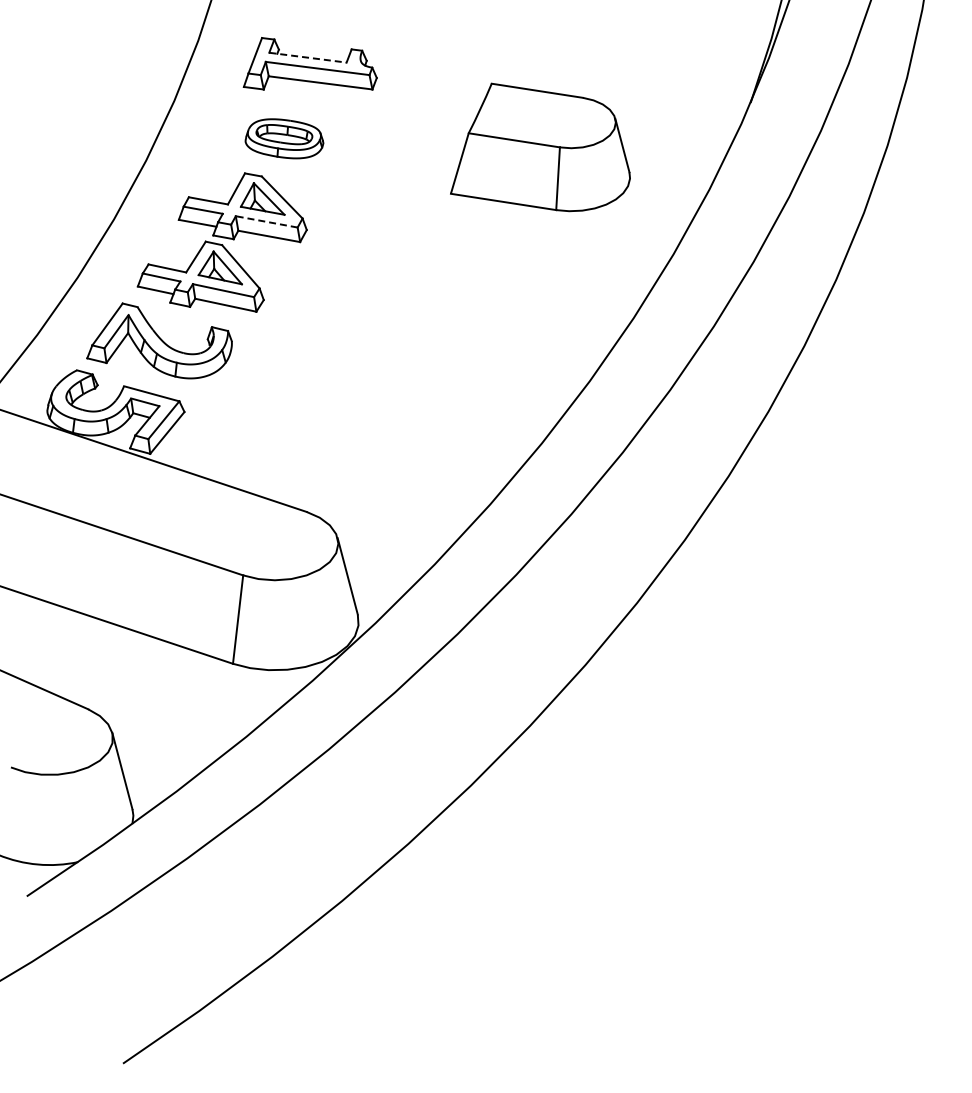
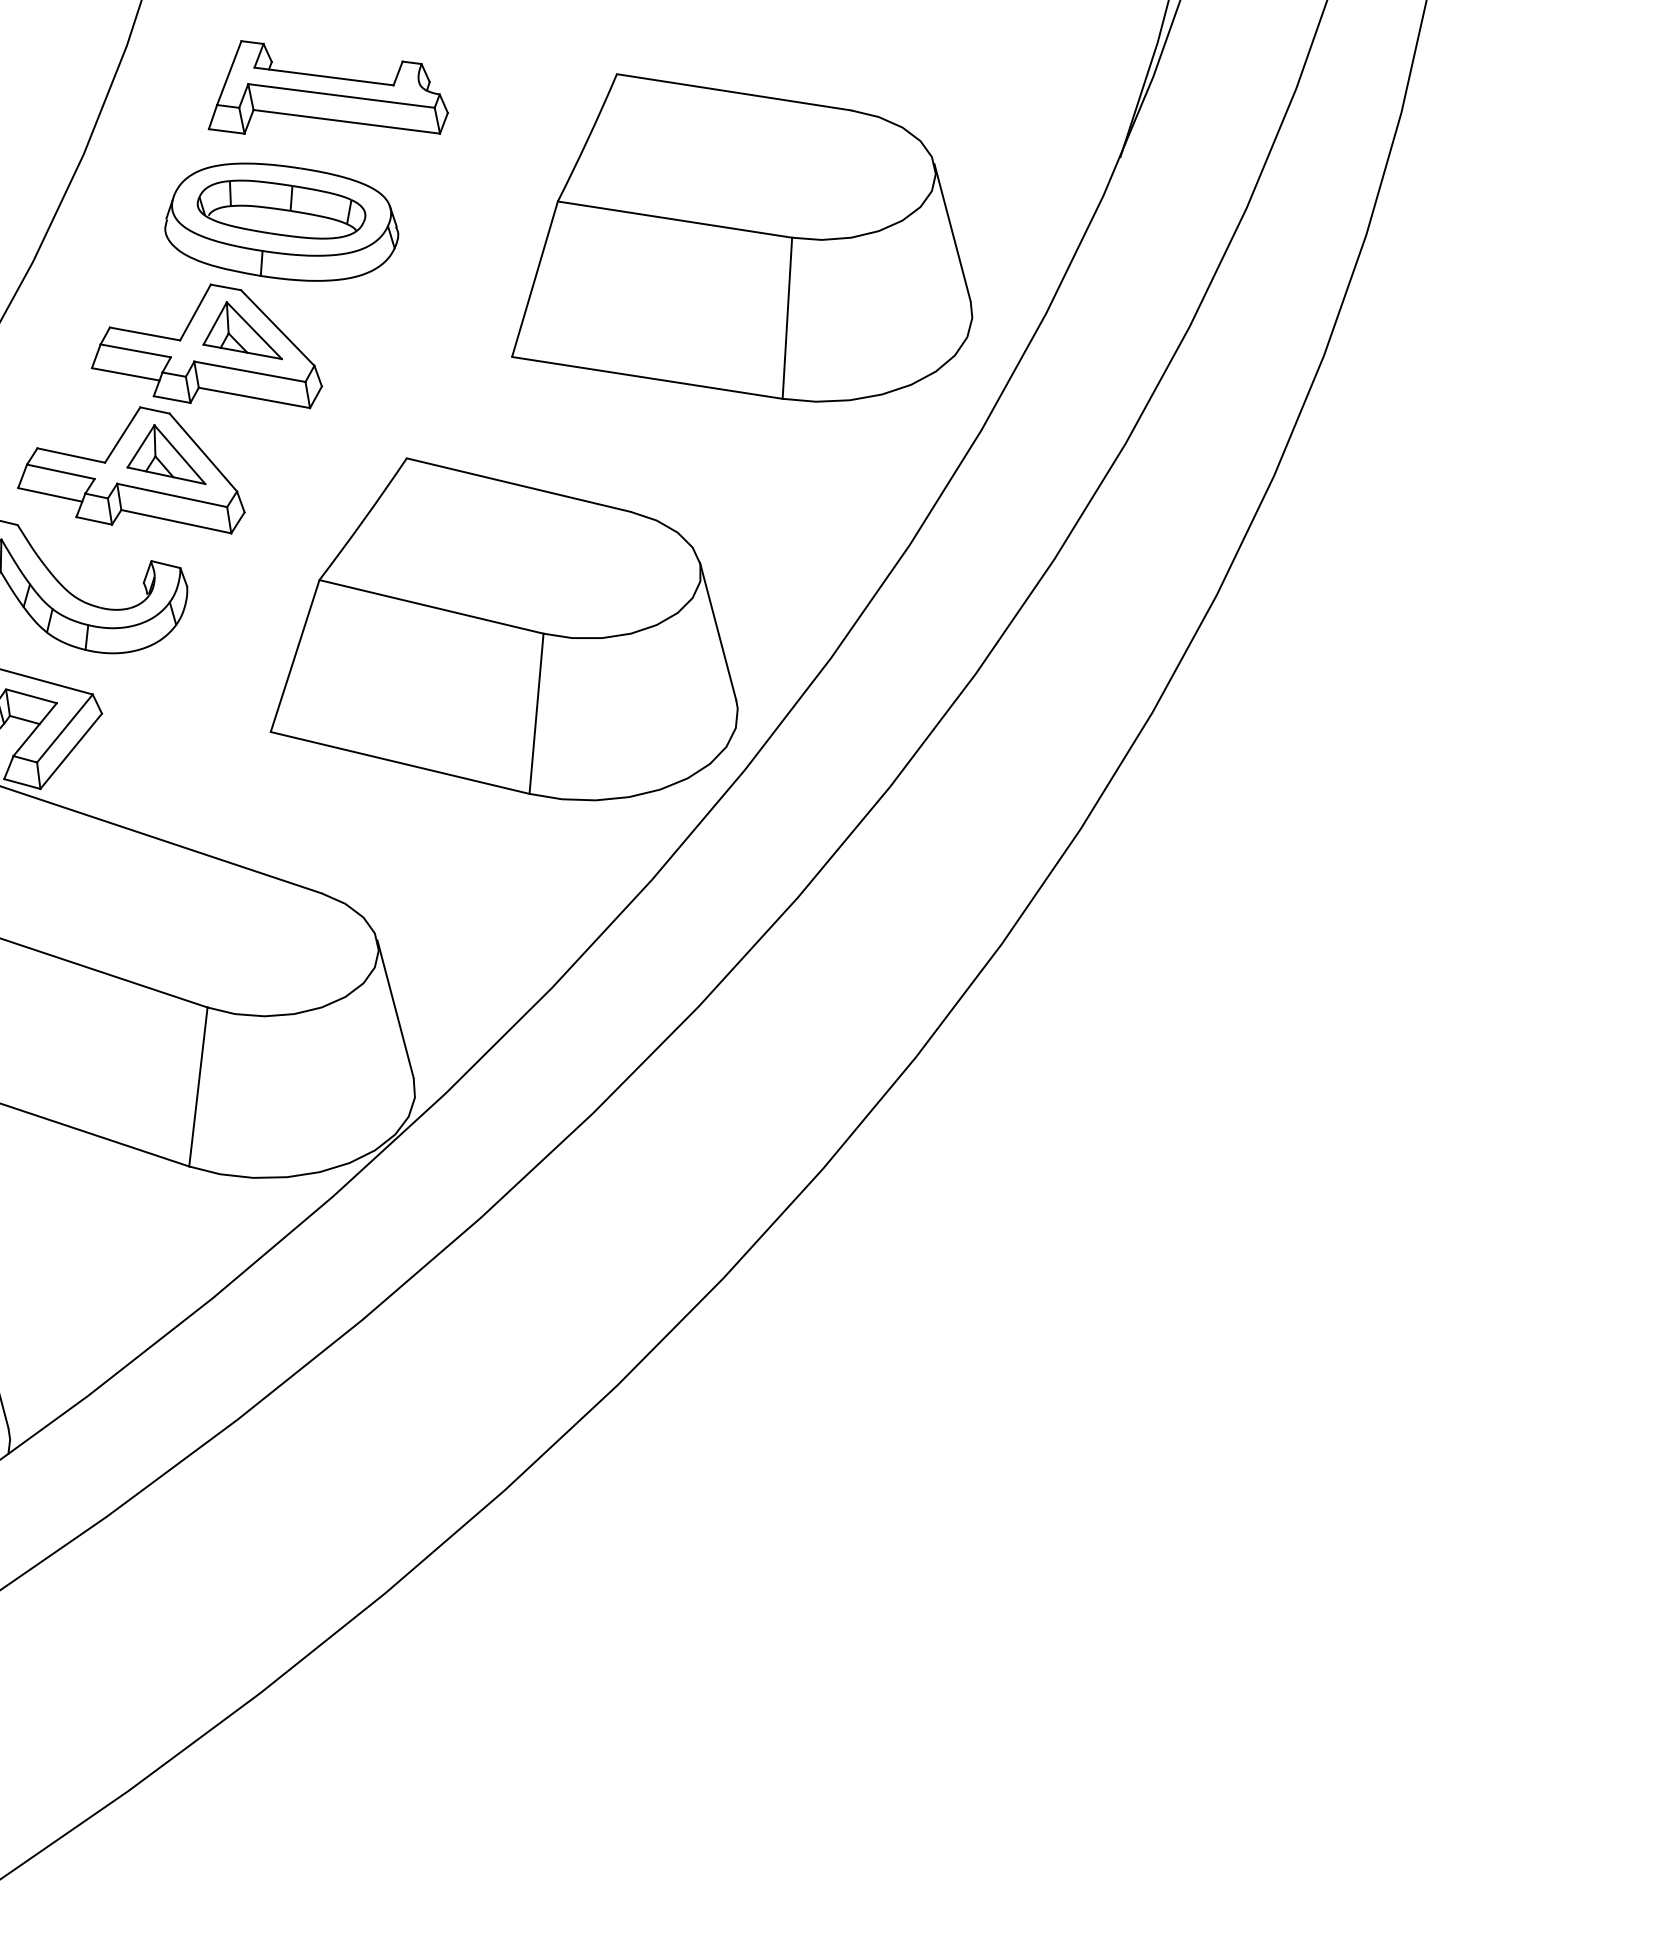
line: (307, 57) -> (323, 76), dashed -> solid
part: (284, 138) -> (281, 221), size x1.67
part: (540, 147) -> (742, 238), size x1.43
line: (266, 221) -> (249, 371), dashed -> solid
part: (407, 365) -> (503, 630), added

